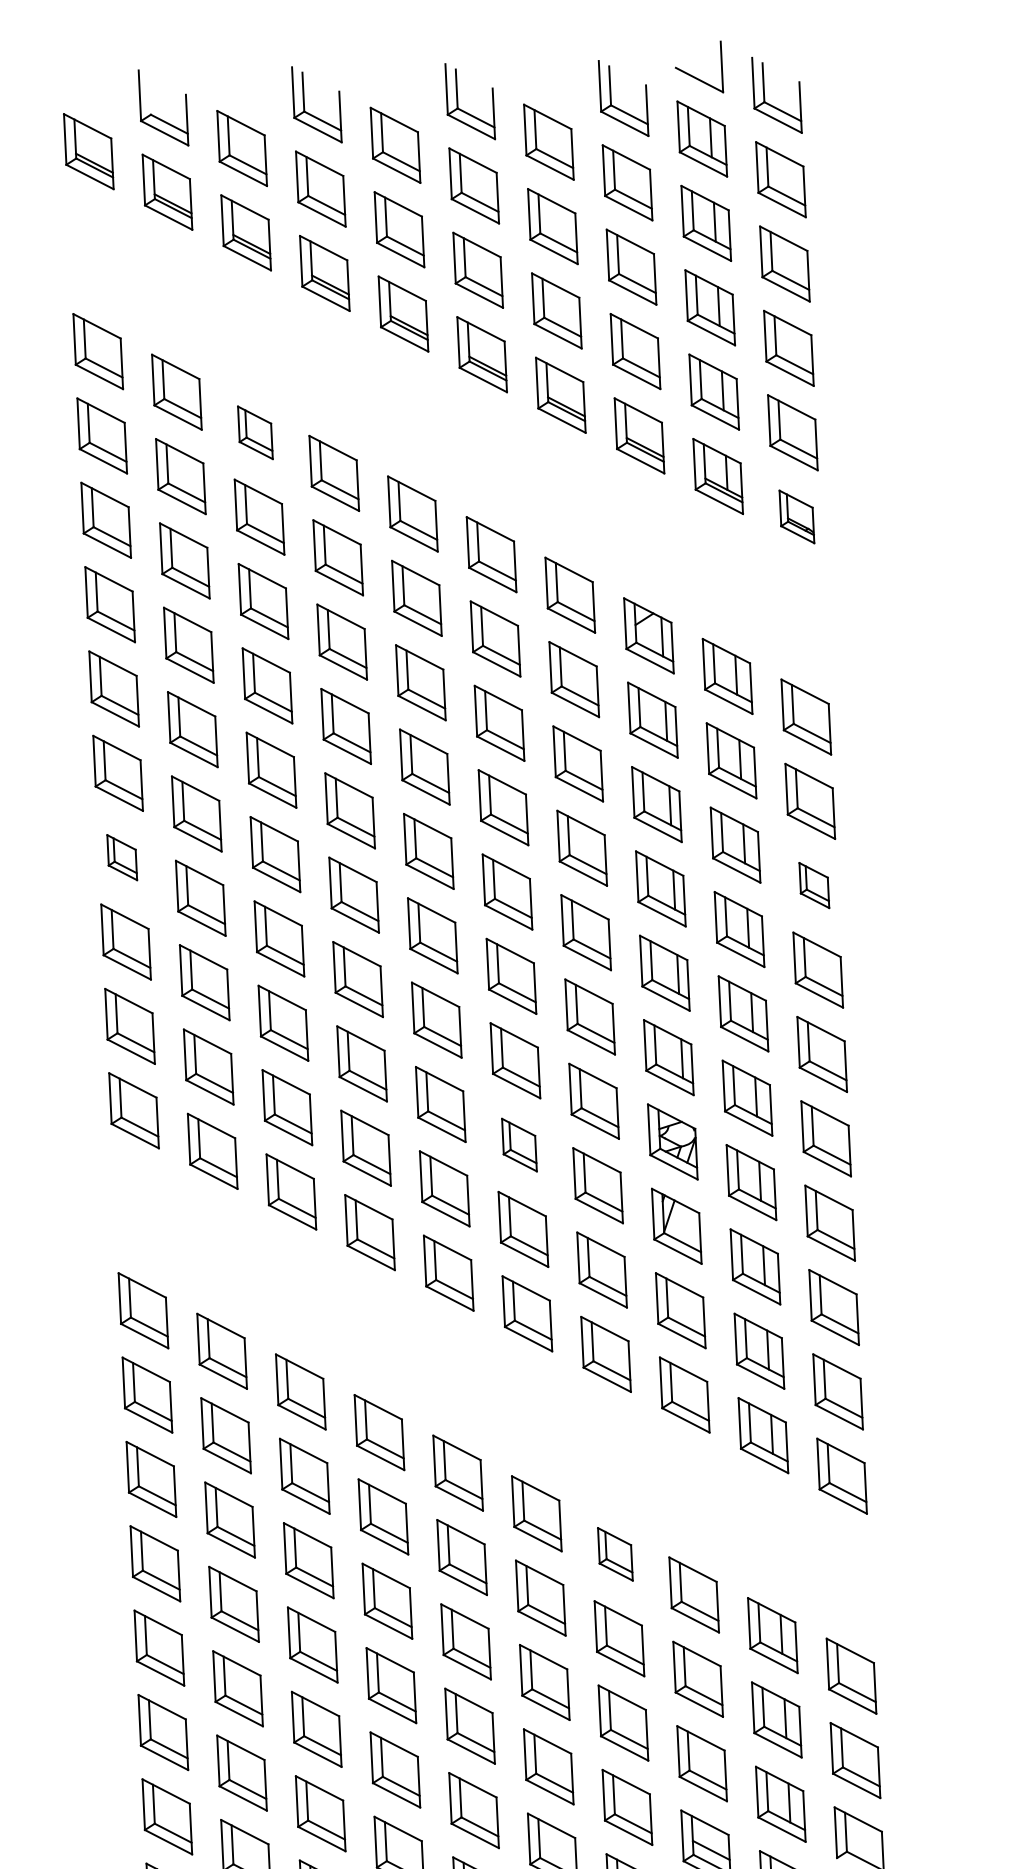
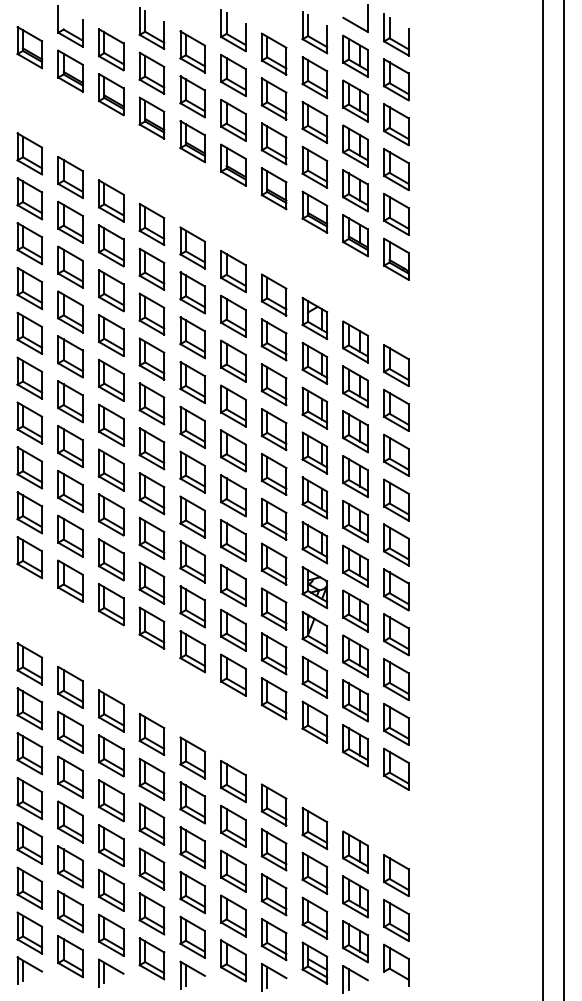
part: (254, 431) -> (110, 200), size x1.43
part: (797, 515) -> (396, 258), size x1.43
part: (121, 856) -> (29, 422), size x1.67
part: (814, 884) -> (396, 454), size x1.67
part: (519, 1145) -> (233, 585), size x1.43
part: (614, 1553) -> (273, 804), size x1.43

